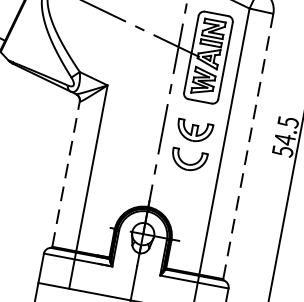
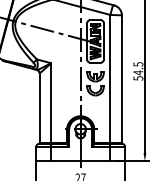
line: (247, 146) -> (121, 79), dashed -> solid
line: (65, 174) -> (39, 108), dashed -> solid

